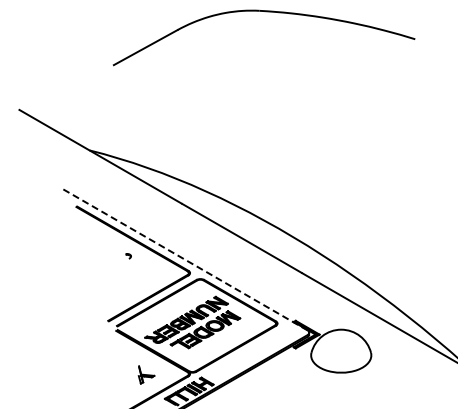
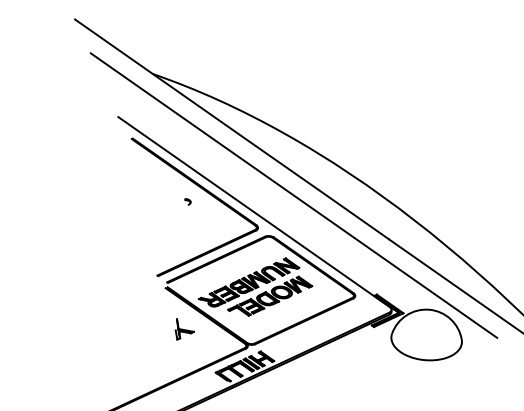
line: (217, 242) -> (293, 194), added
line: (185, 260) -> (254, 212), dashed -> solid
part: (146, 374) -> (184, 329), moved

